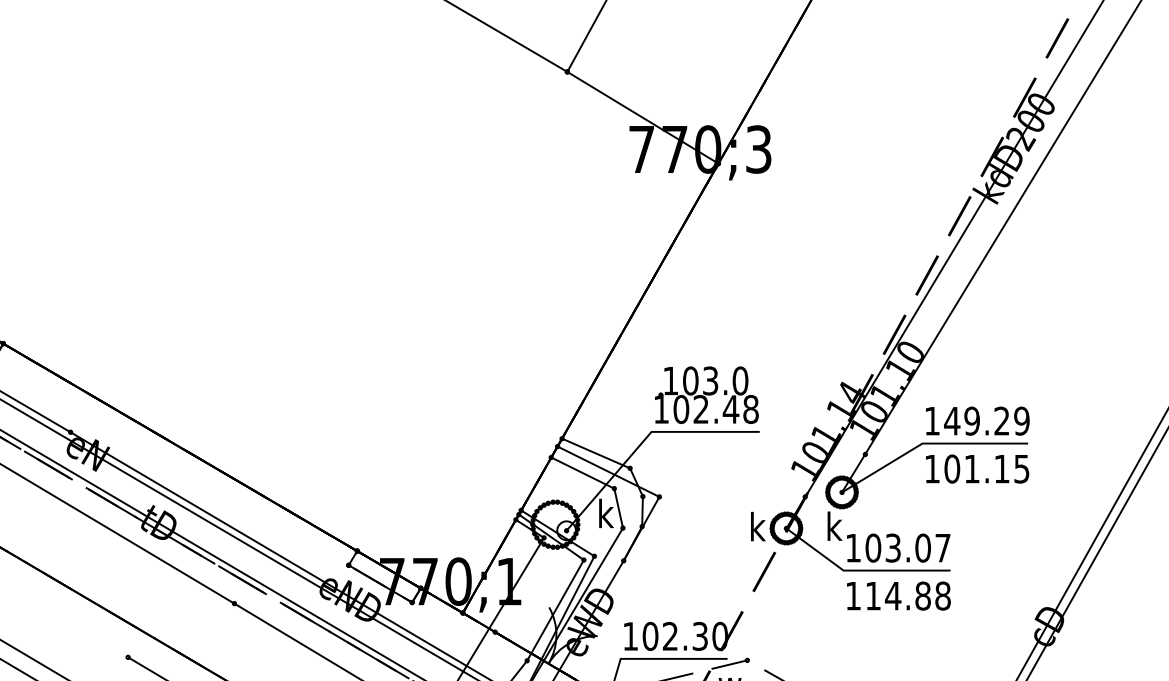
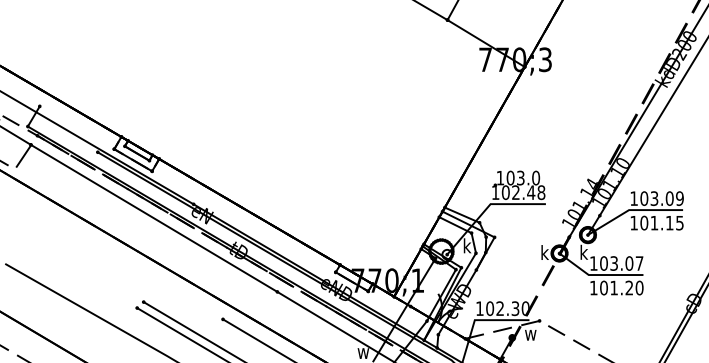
text: (976, 420) -> (656, 198), 149.29 -> 103.09
text: (907, 594) -> (621, 287), 114.88 -> 101.20

